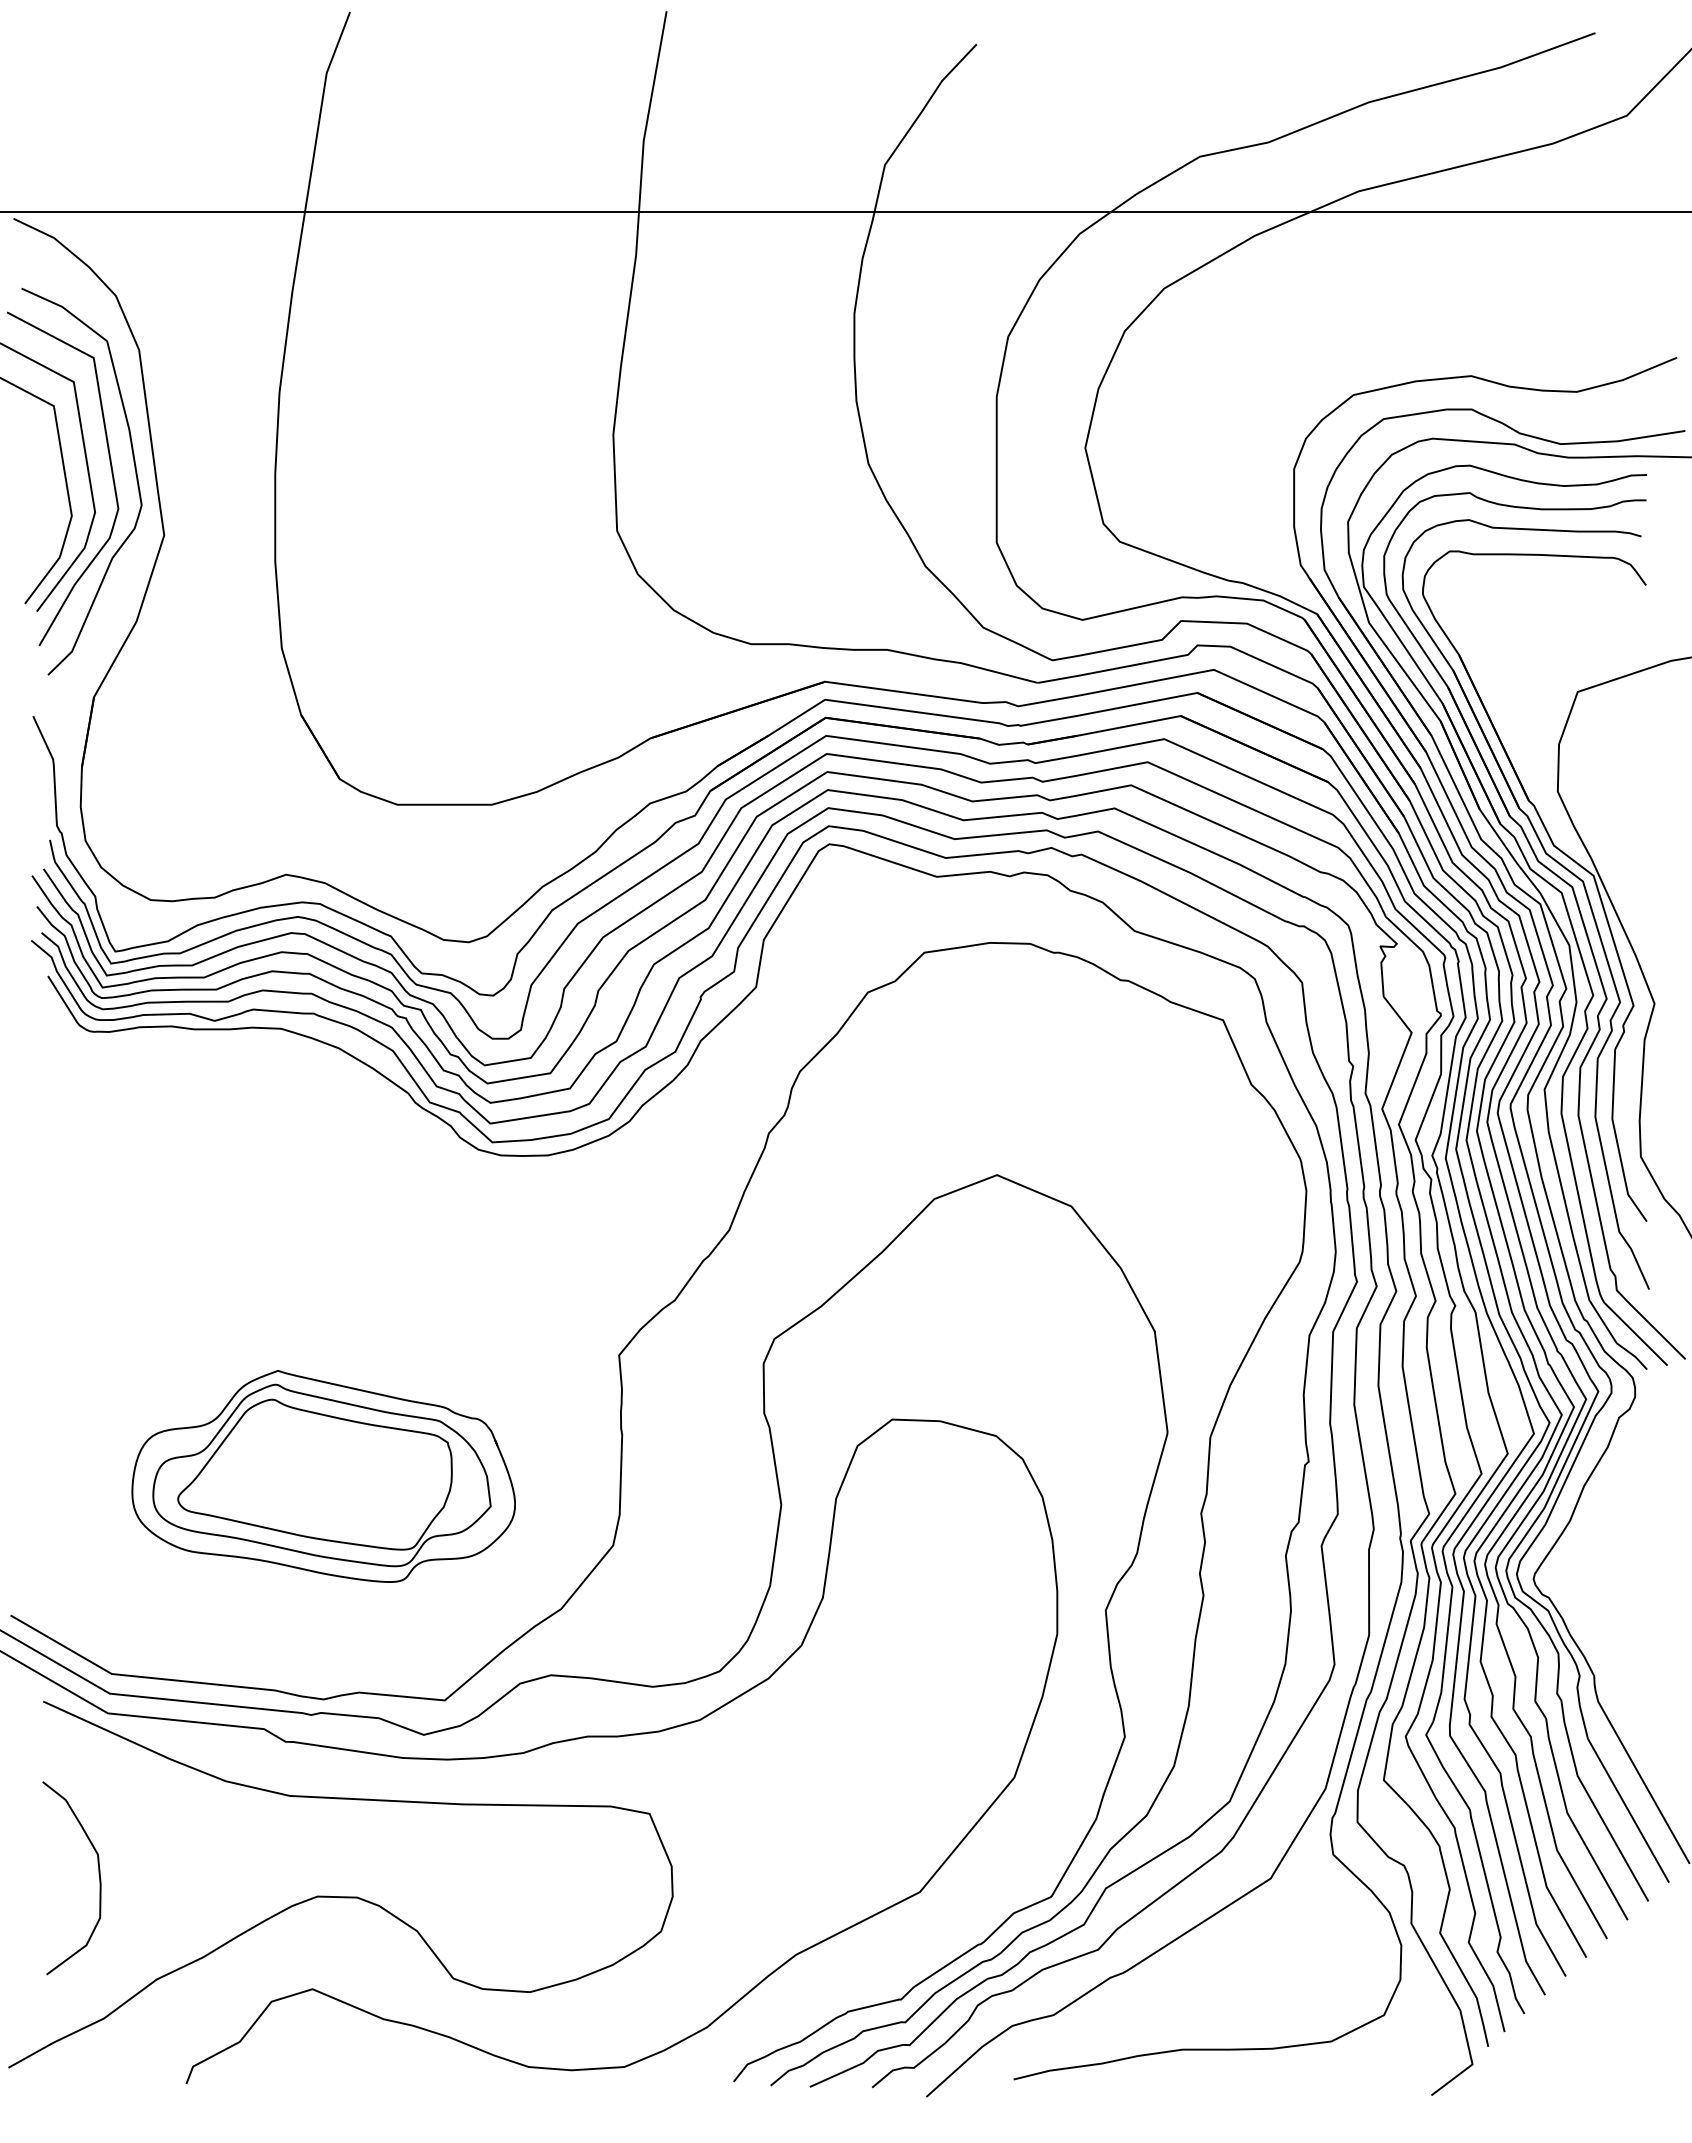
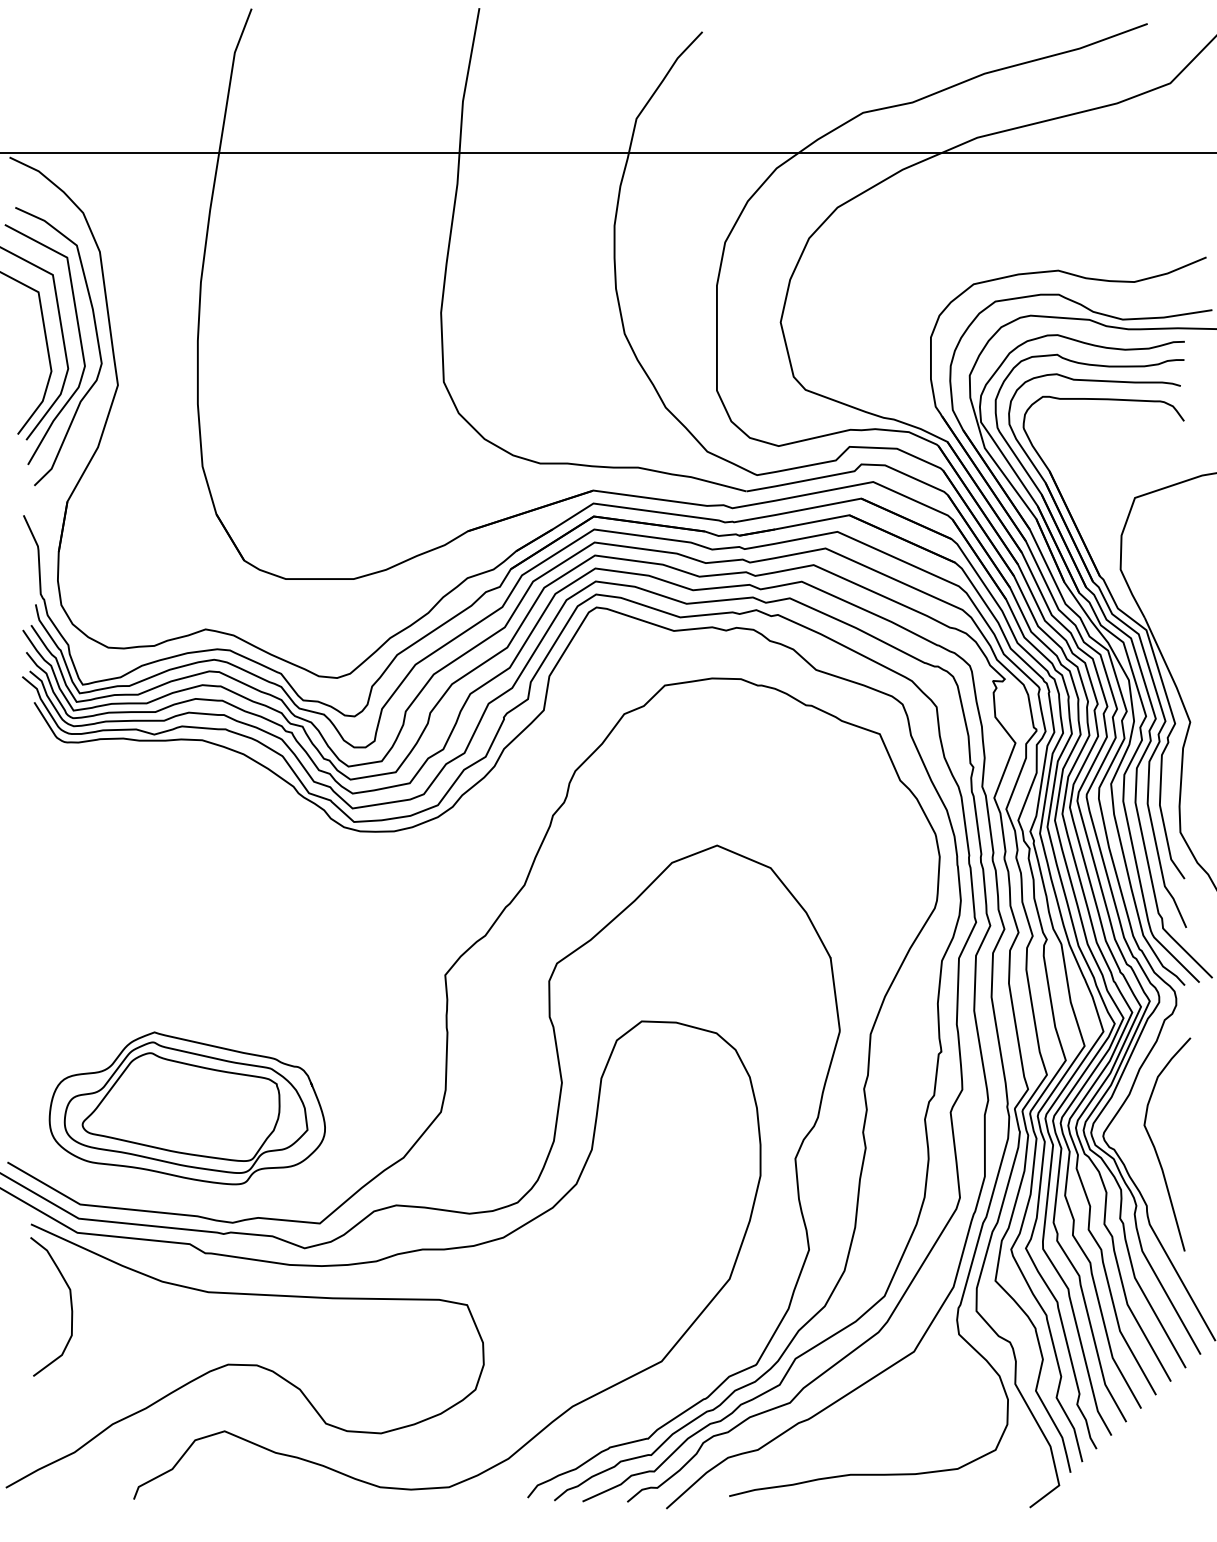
part: (323, 1476) -> (187, 1108), moved
curve: (1606, 1596) -> (1155, 1148), added
curve: (98, 1874) -> (70, 1304), moved

